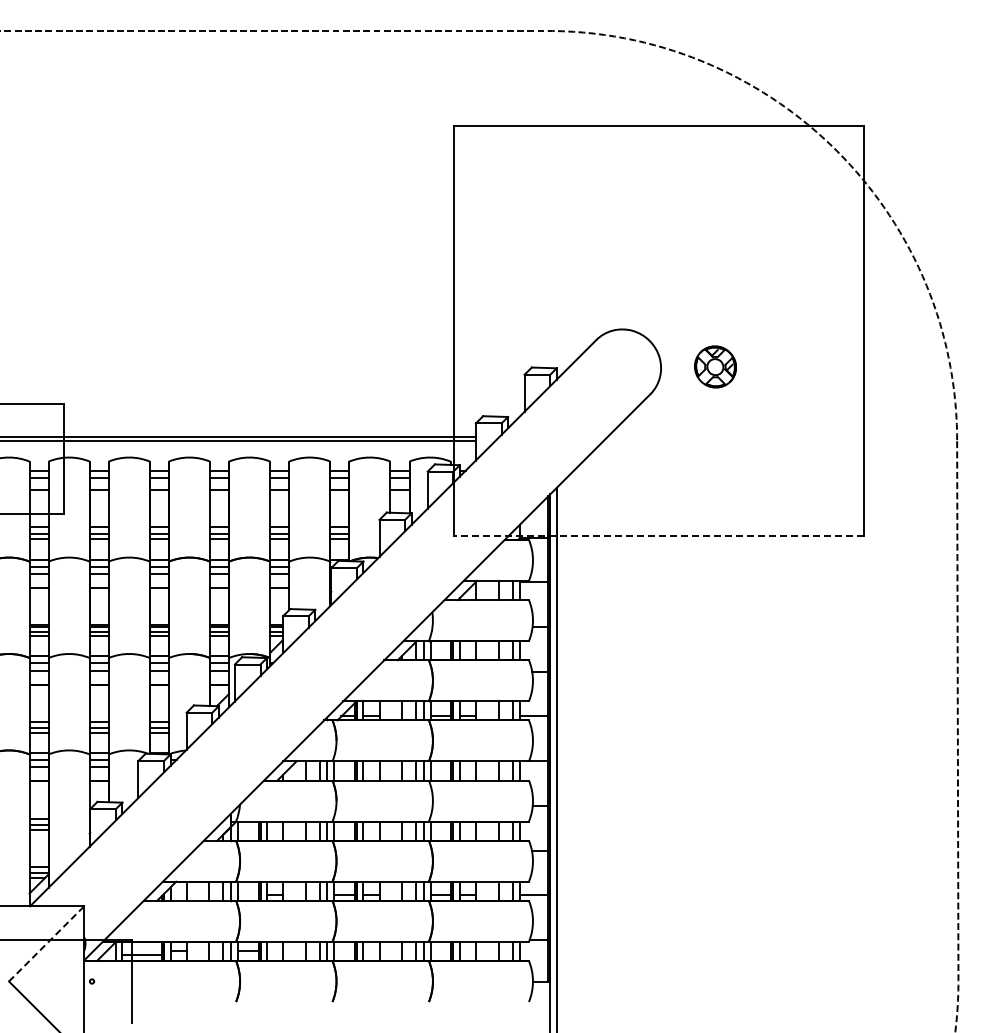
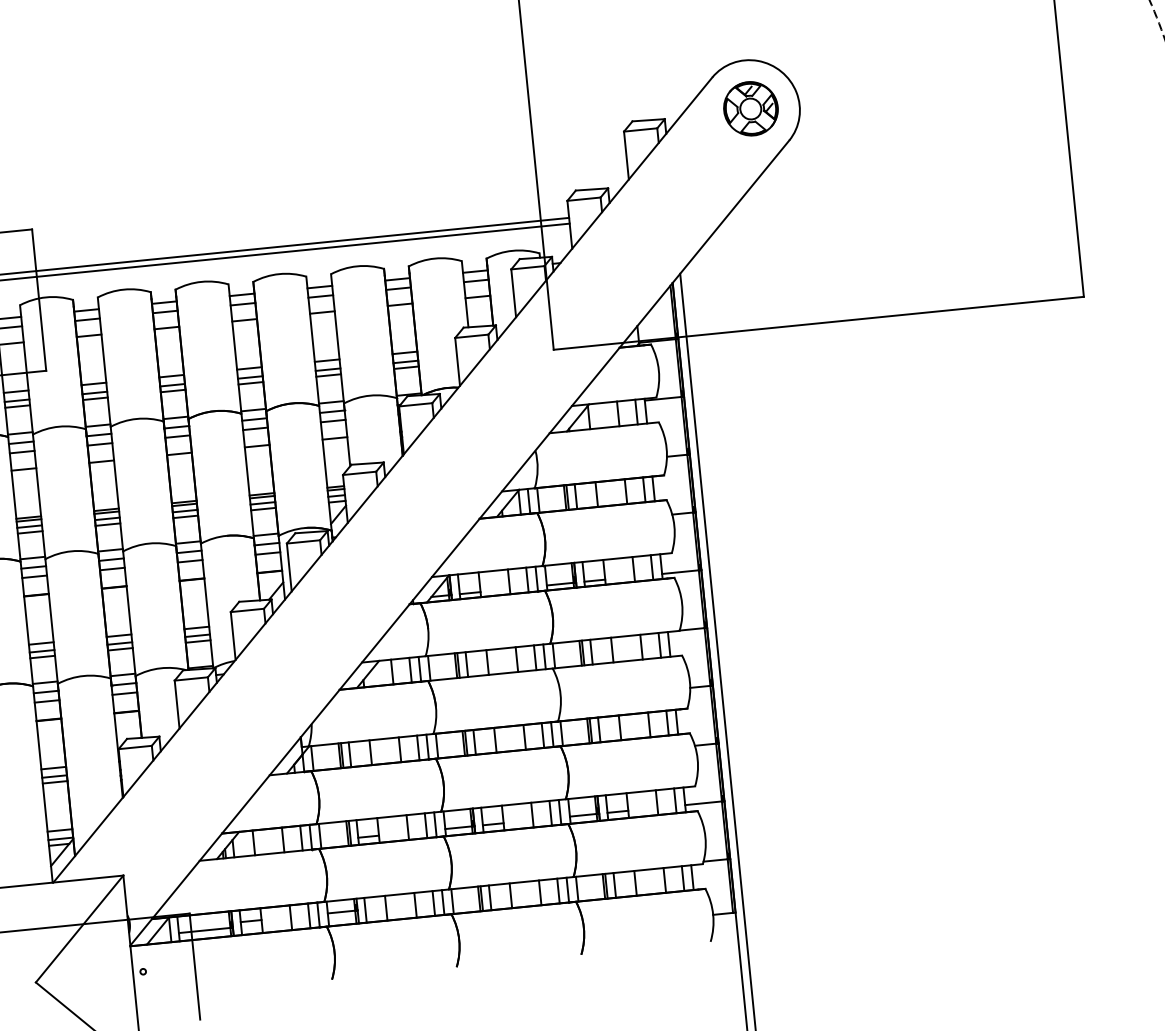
part: (715, 366) -> (750, 108), moved
line: (658, 536) -> (818, 323), dashed -> solid
line: (46, 943) -> (79, 928), dashed -> solid

